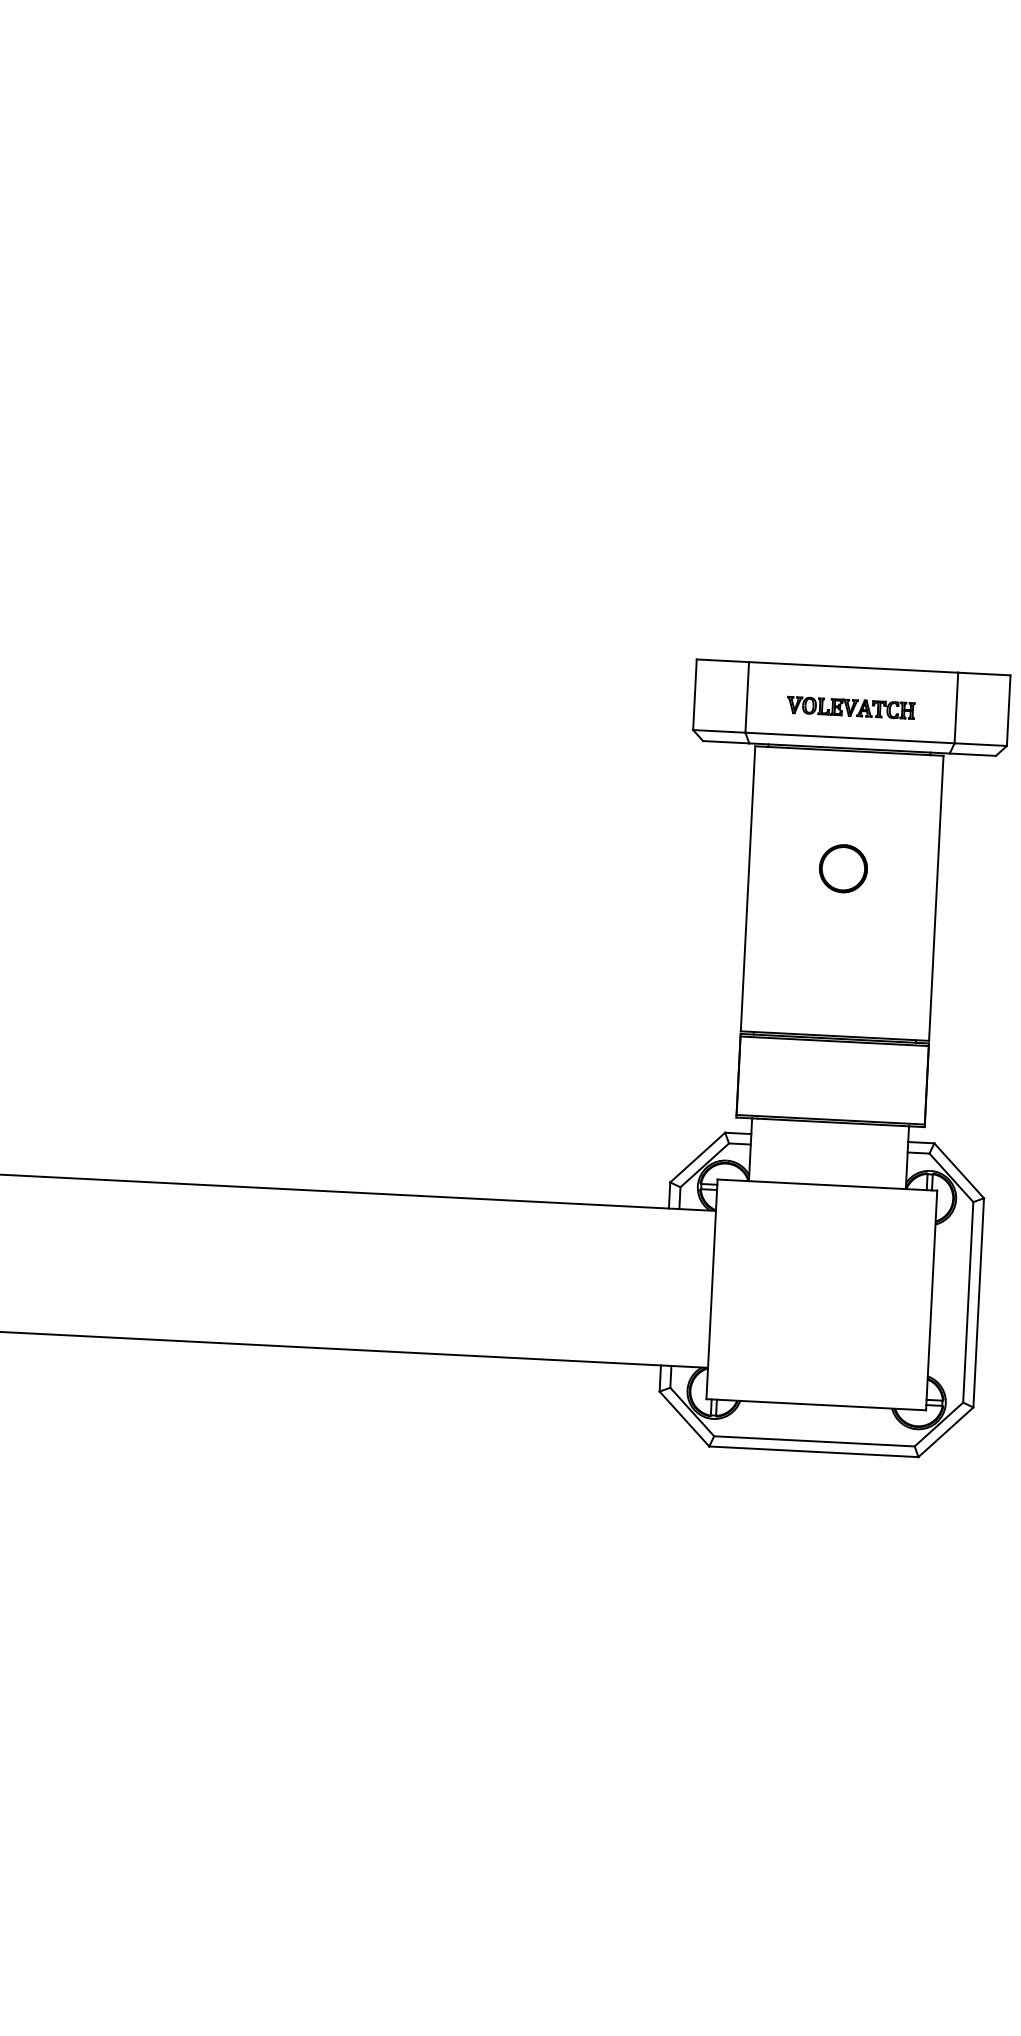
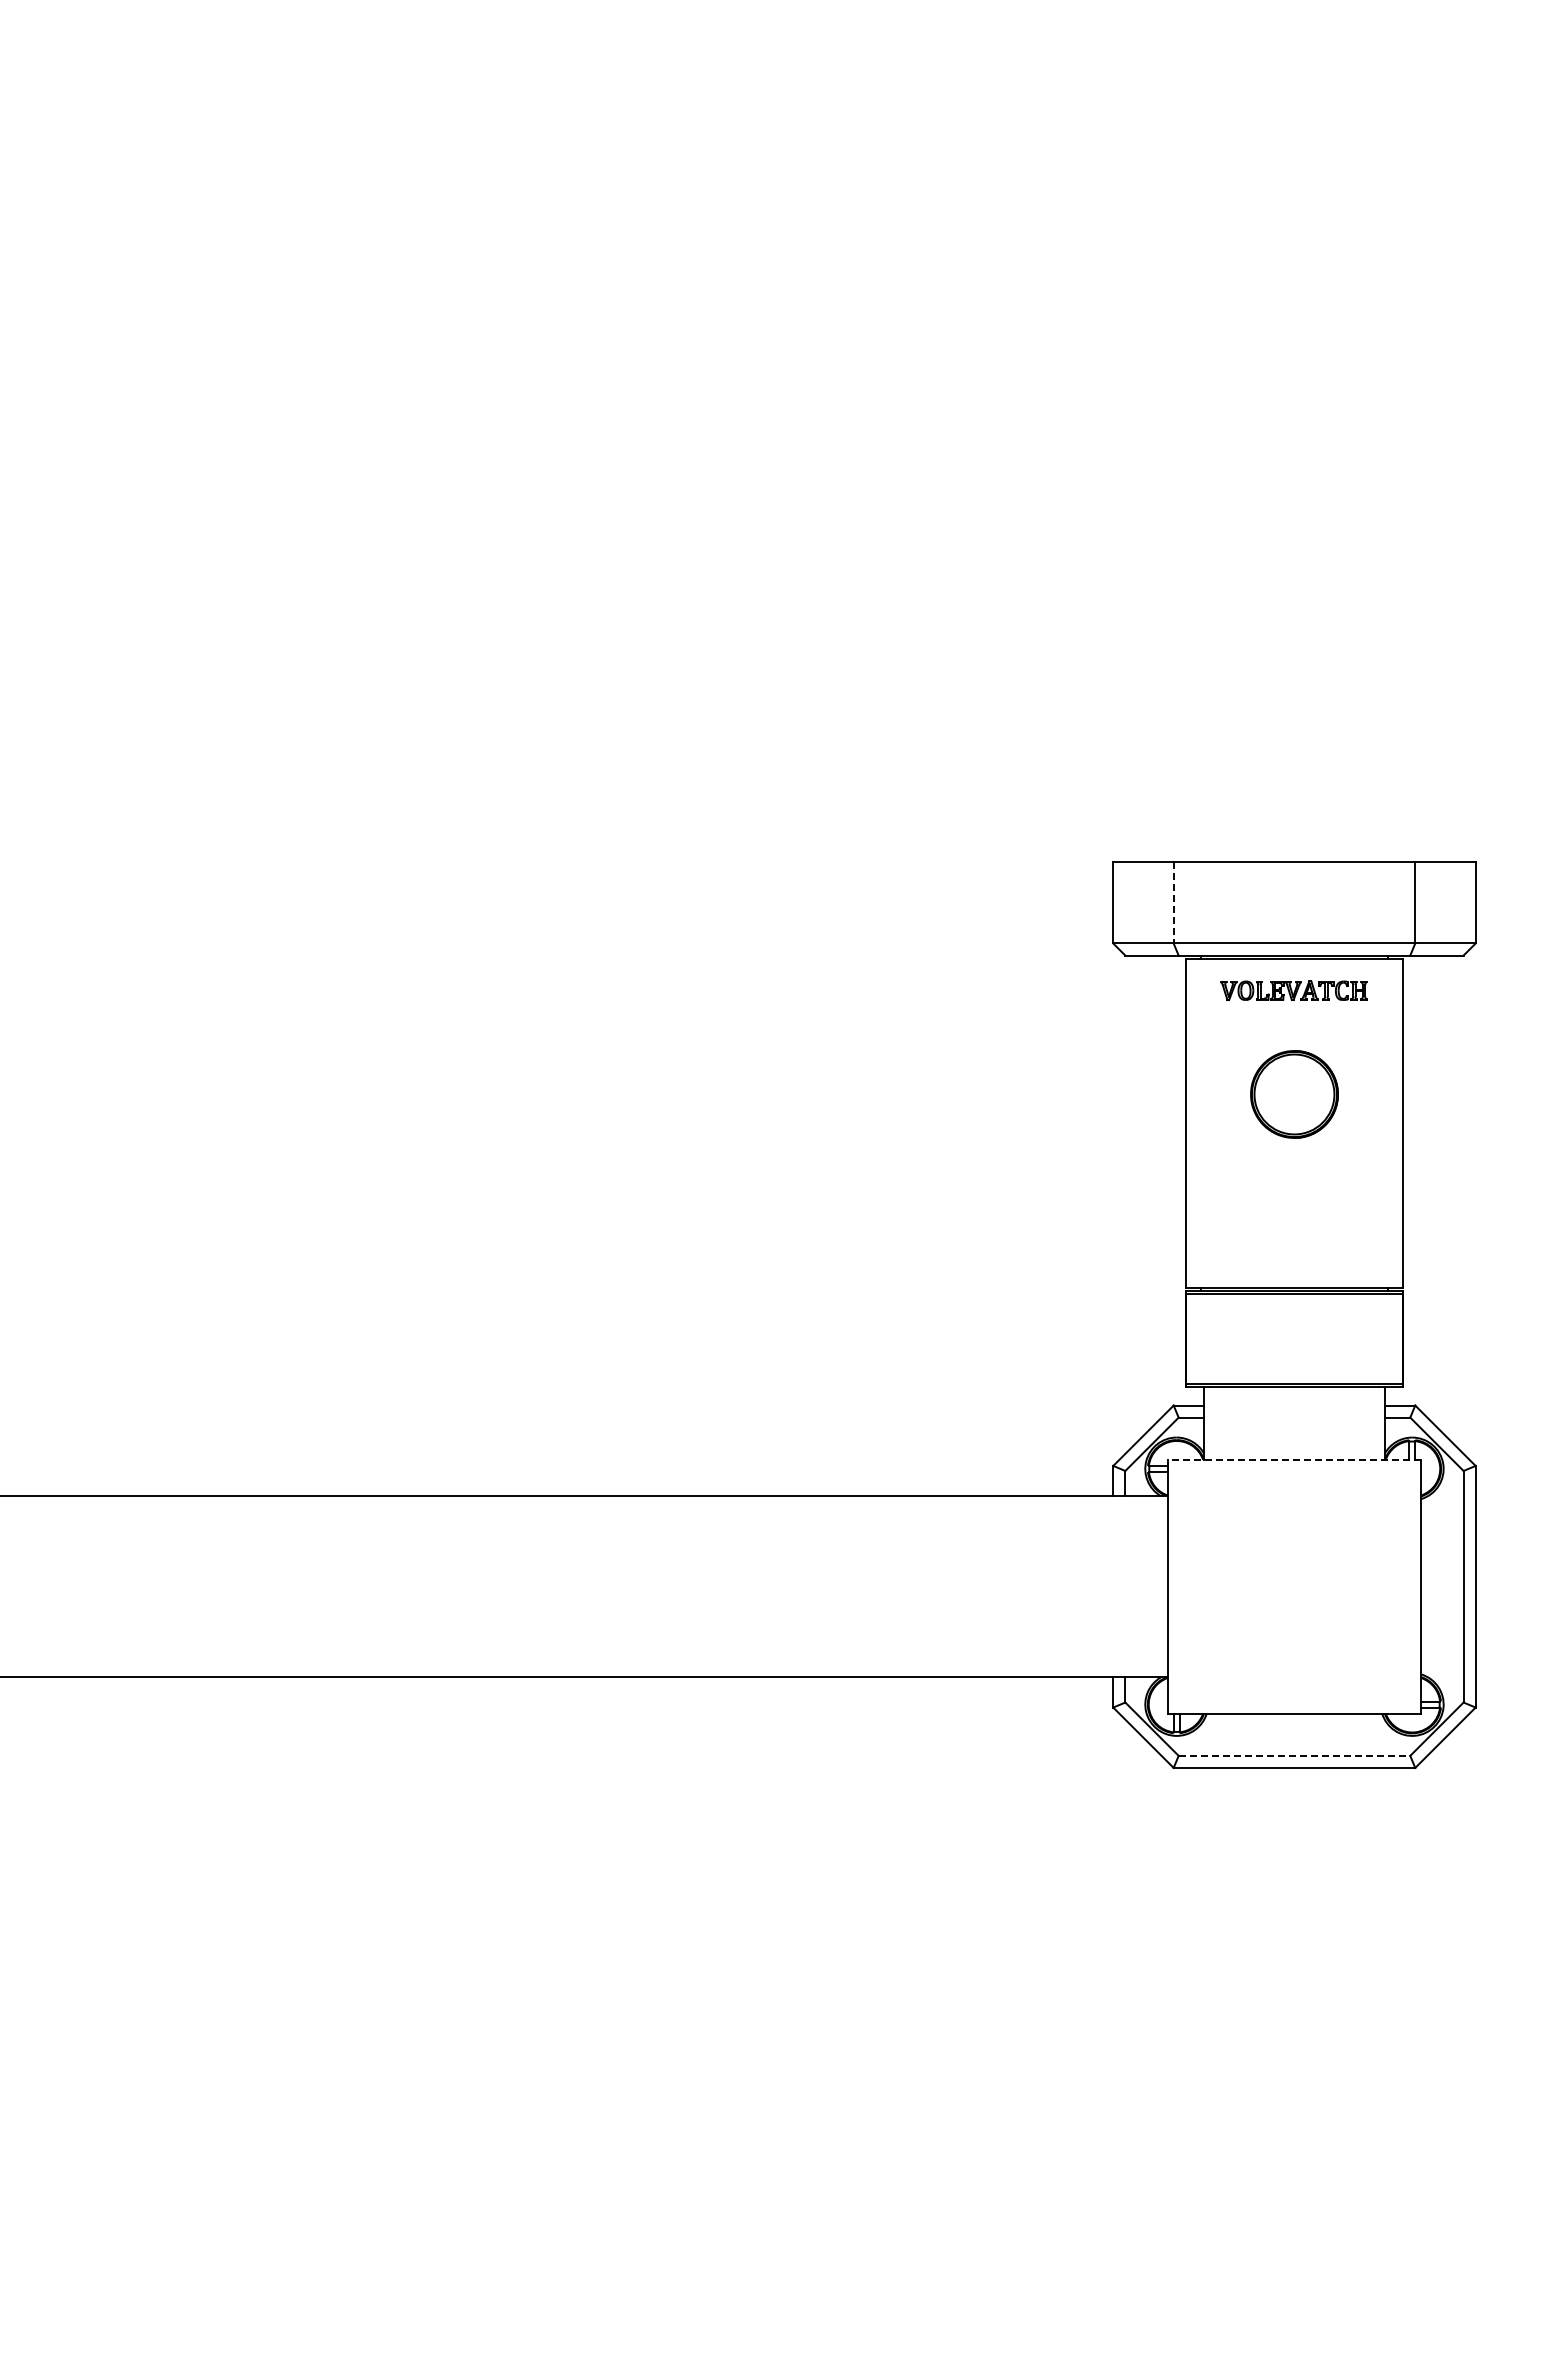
line: (747, 697) -> (1173, 902), solid -> dashed
part: (850, 707) -> (1293, 990), moved
part: (843, 868) -> (1294, 1094), size x1.6
line: (827, 1184) -> (1294, 1459), solid -> dashed
line: (814, 1441) -> (1294, 1755), solid -> dashed

